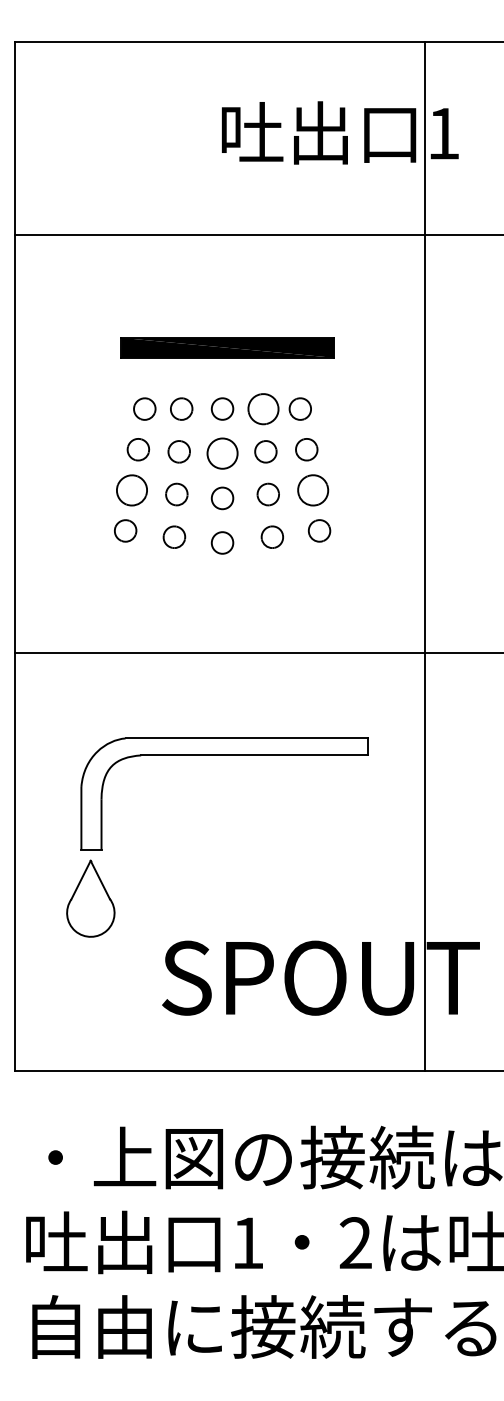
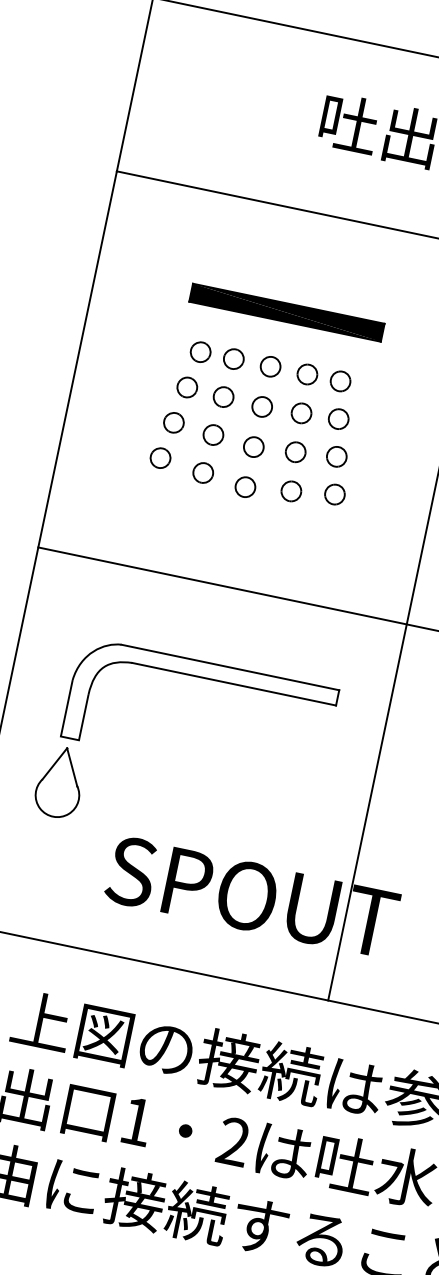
part: (263, 408) -> (307, 373), size x0.71
part: (222, 453) -> (262, 406), size x0.71
part: (131, 489) -> (173, 422), size x0.71
part: (312, 489) -> (336, 456), size x0.71

